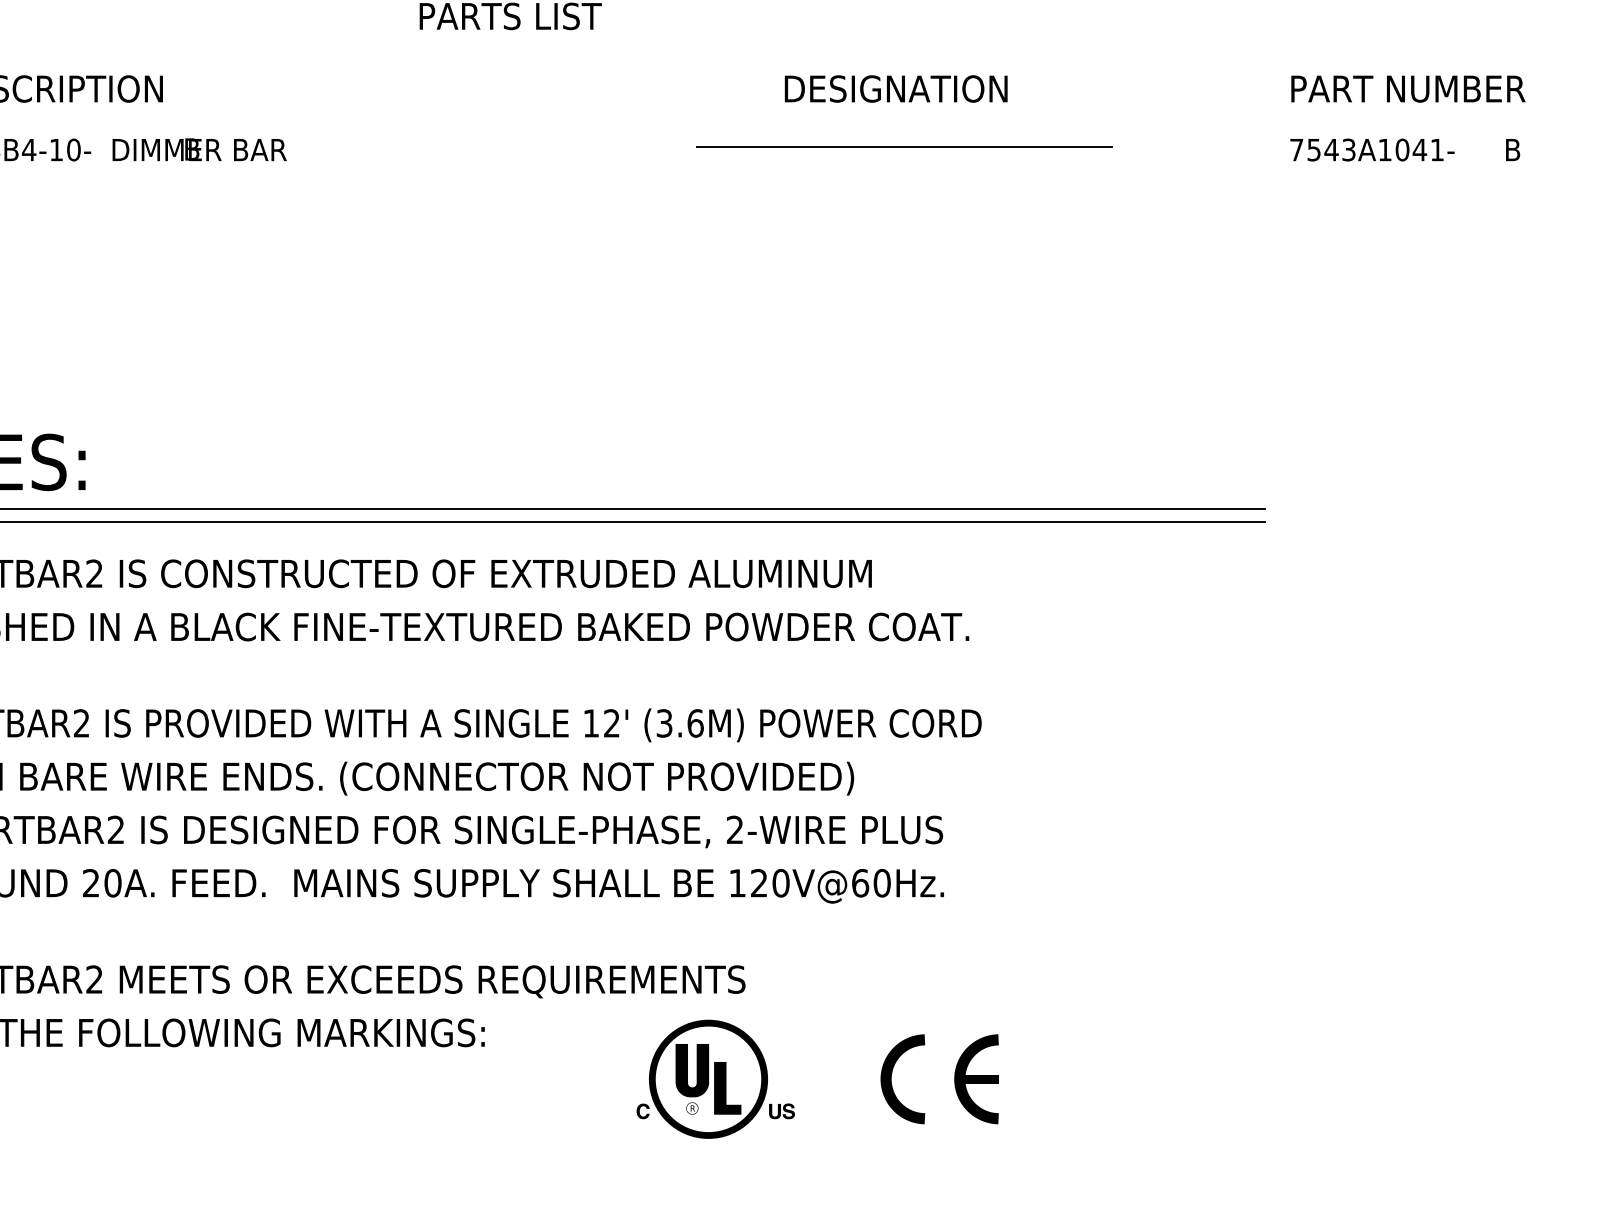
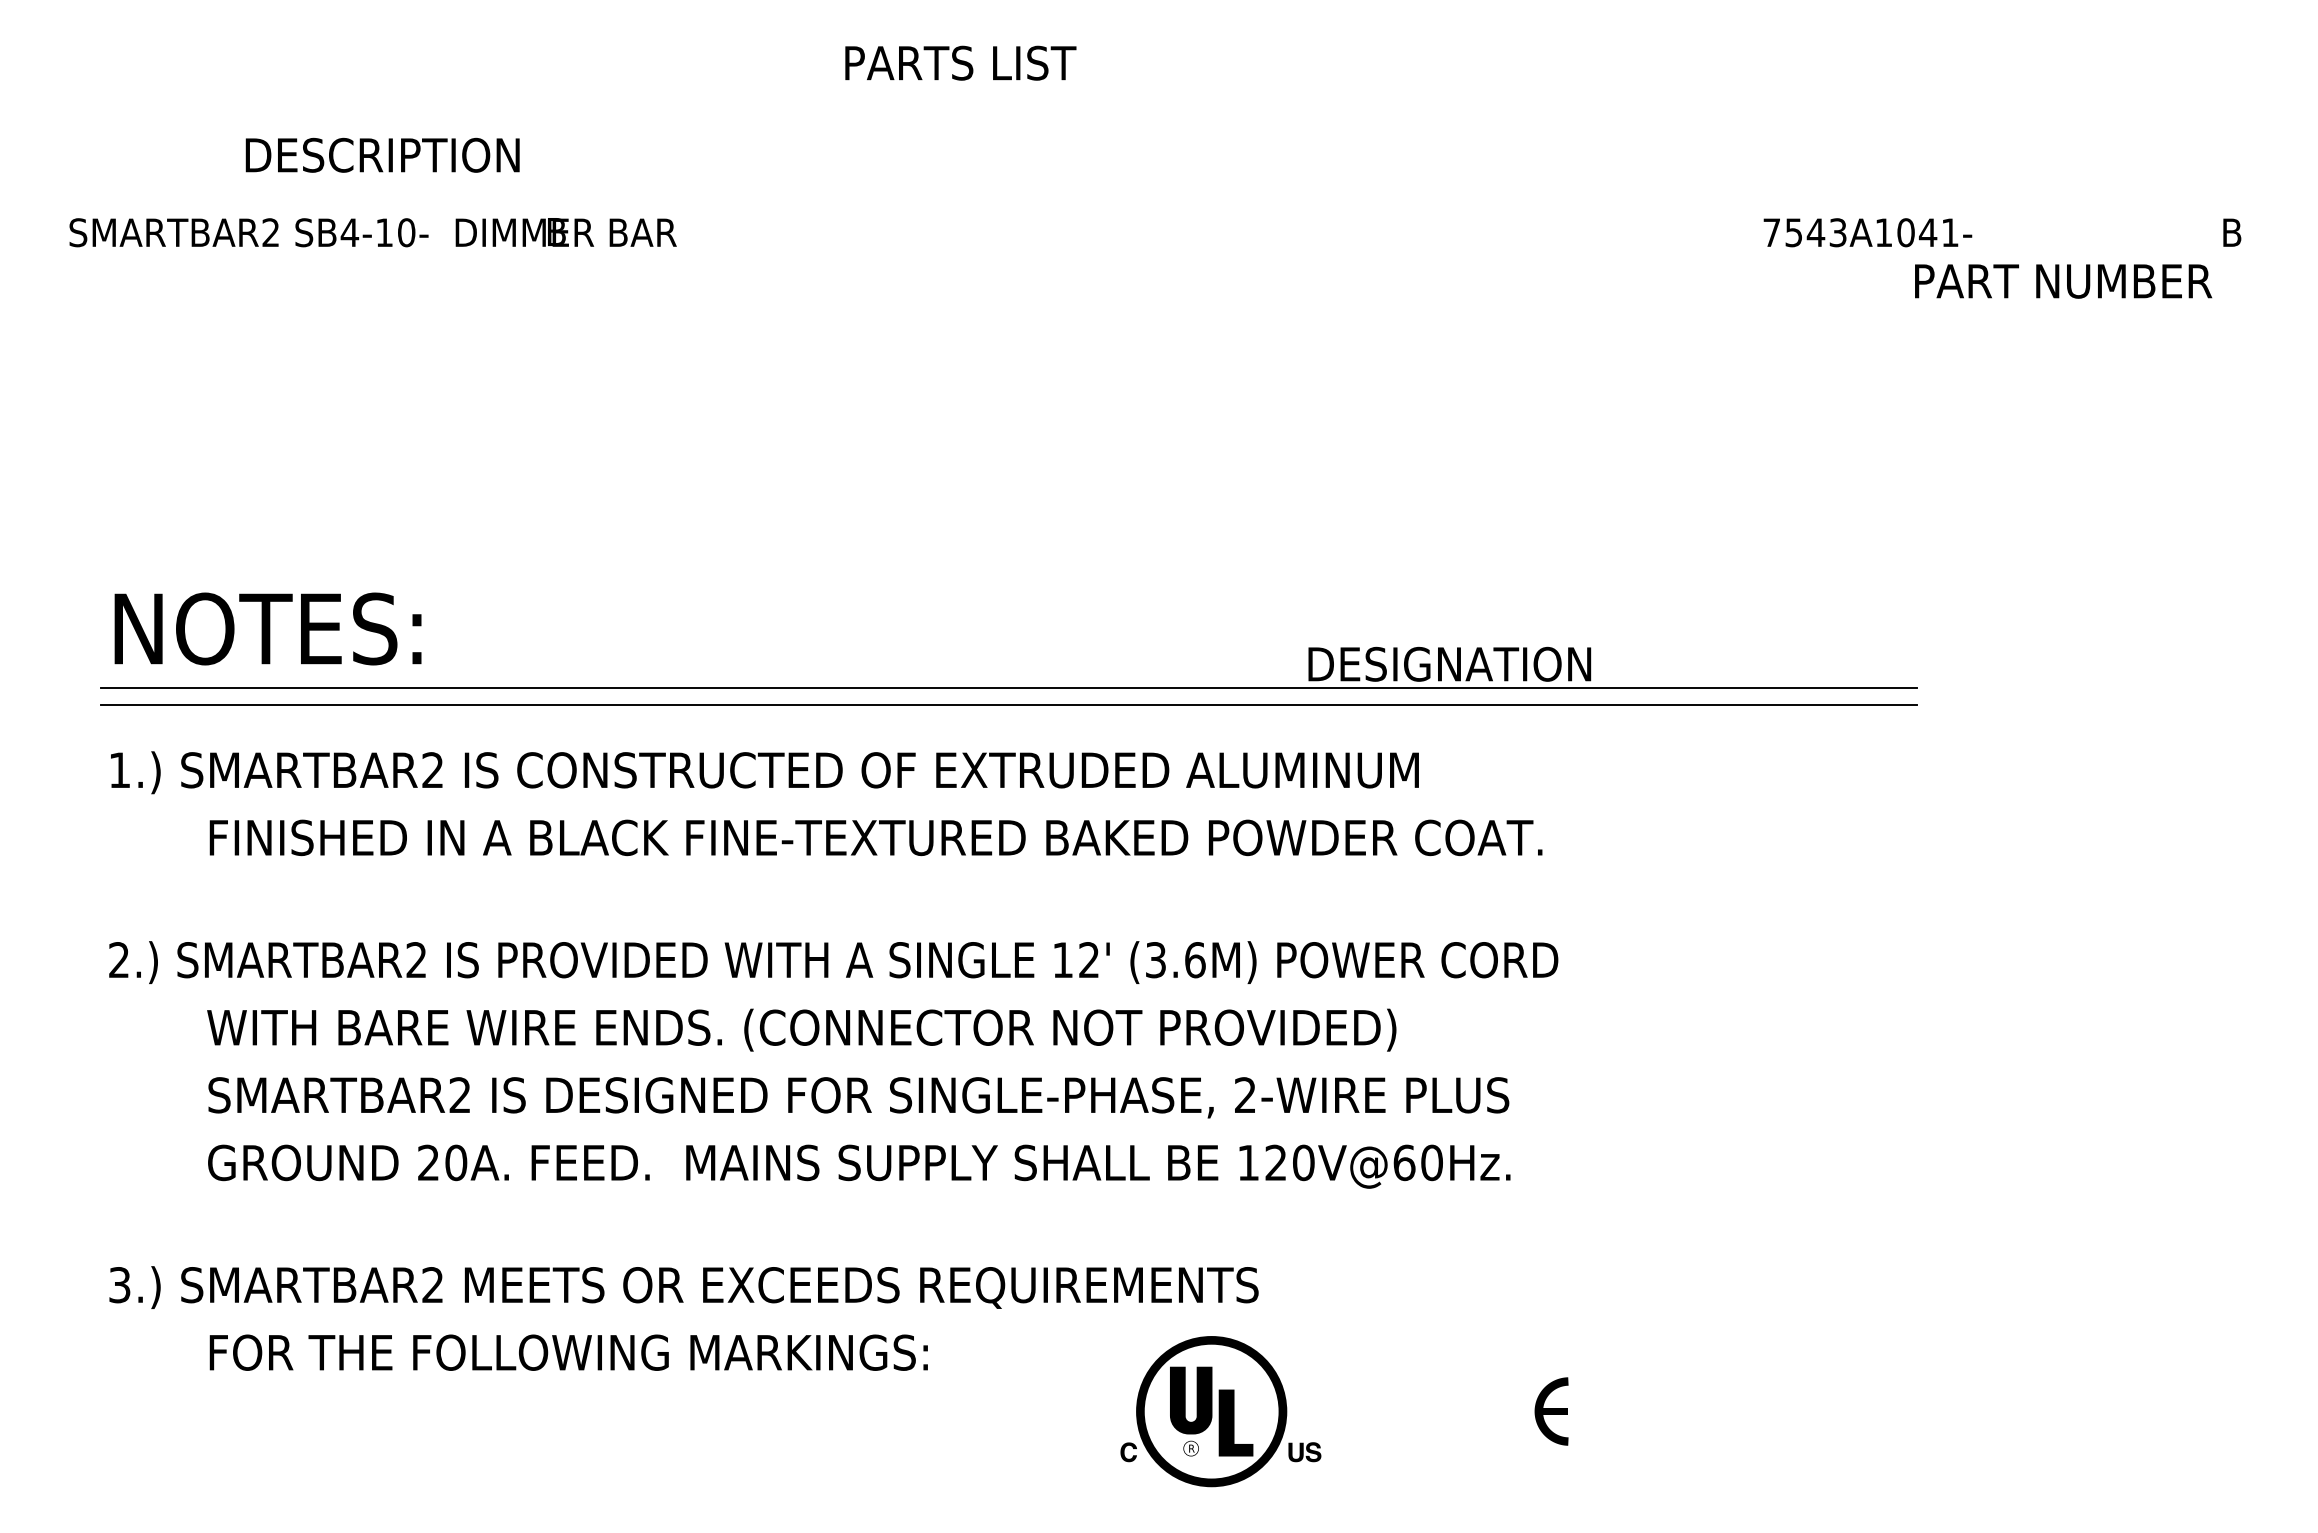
text: (895, 88) -> (1449, 663), moved
text: (1408, 89) -> (2063, 281), moved
line: (904, 147) -> (1460, 229), removed
text: (1372, 149) -> (1867, 232), moved
curve: (892, 1076) -> (1444, 1408), removed
part: (976, 1079) -> (1551, 1411), size x0.6

